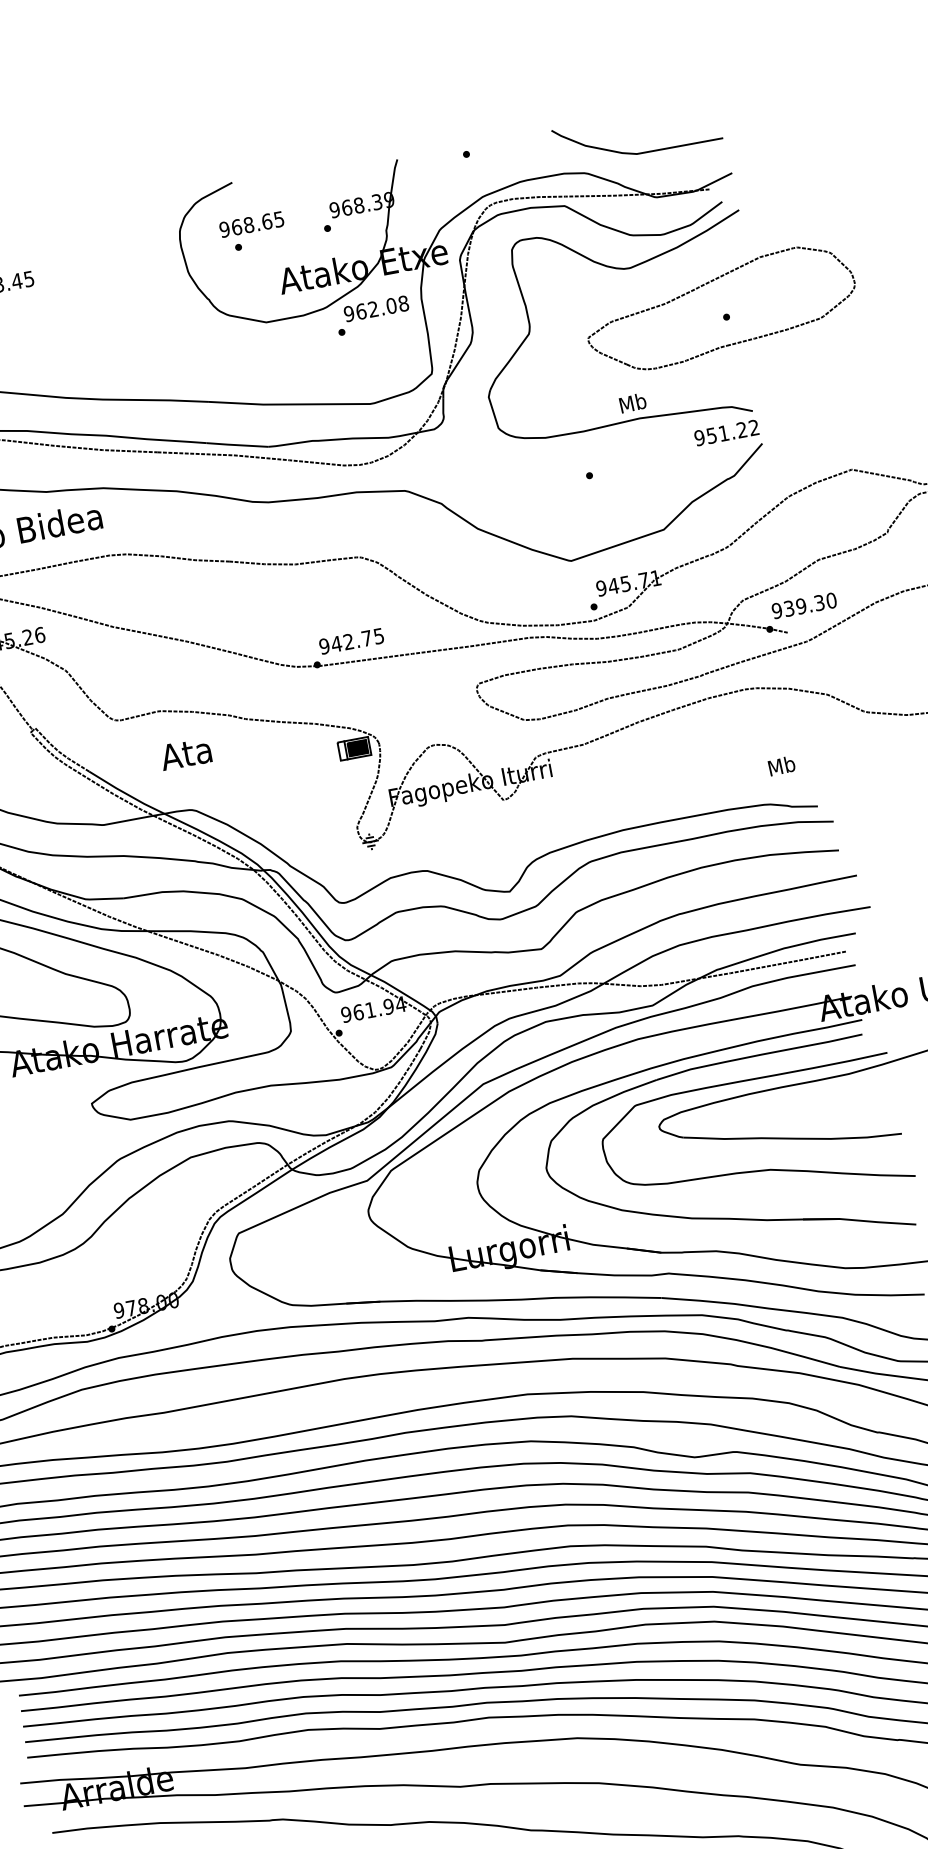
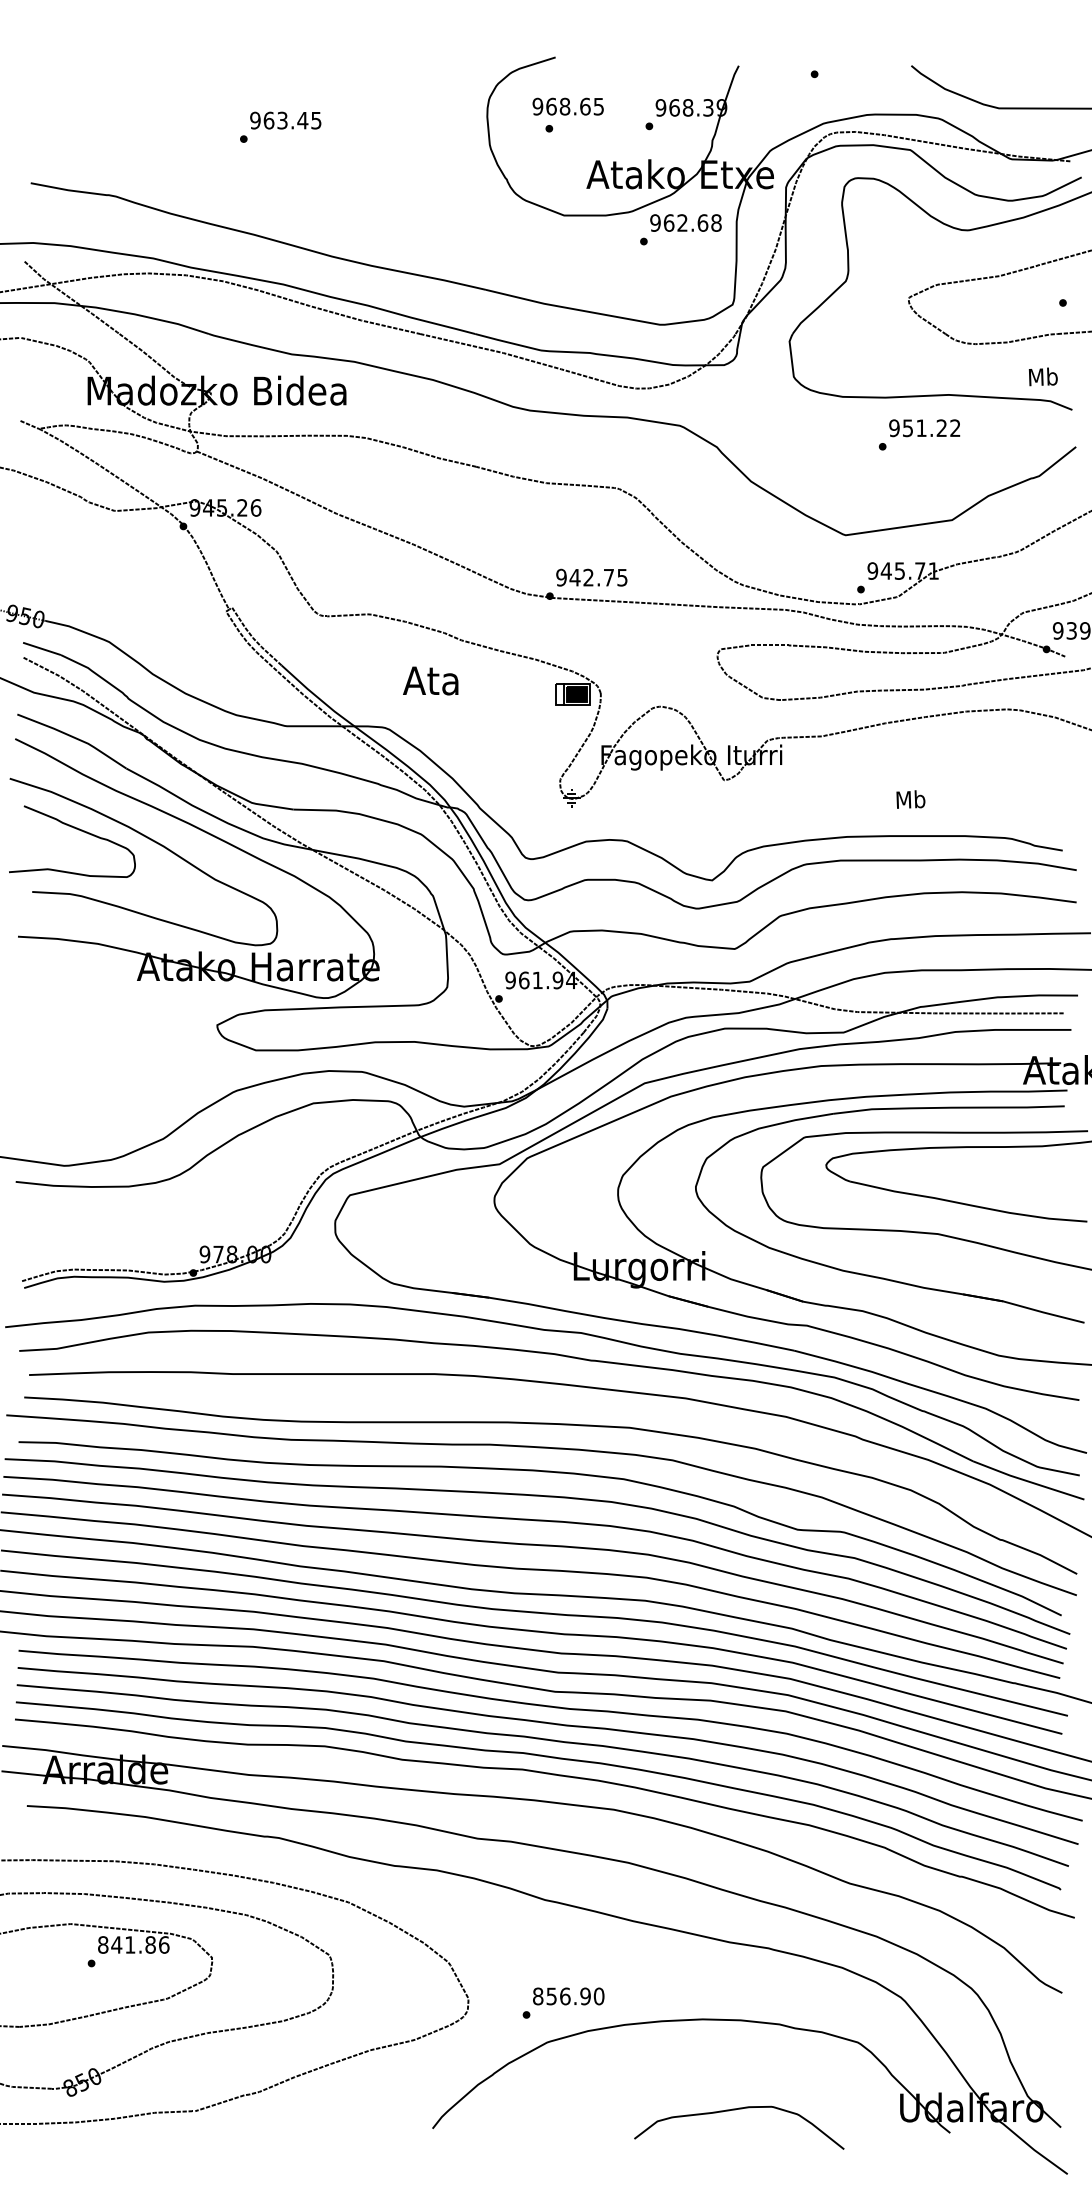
text: (391, 305) -> (702, 222), 962.08 -> 962.68
text: (632, 402) -> (1042, 376), moved
text: (726, 433) -> (924, 428), moved
text: (185, 753) -> (430, 680), moved
text: (781, 765) -> (910, 799), moved

